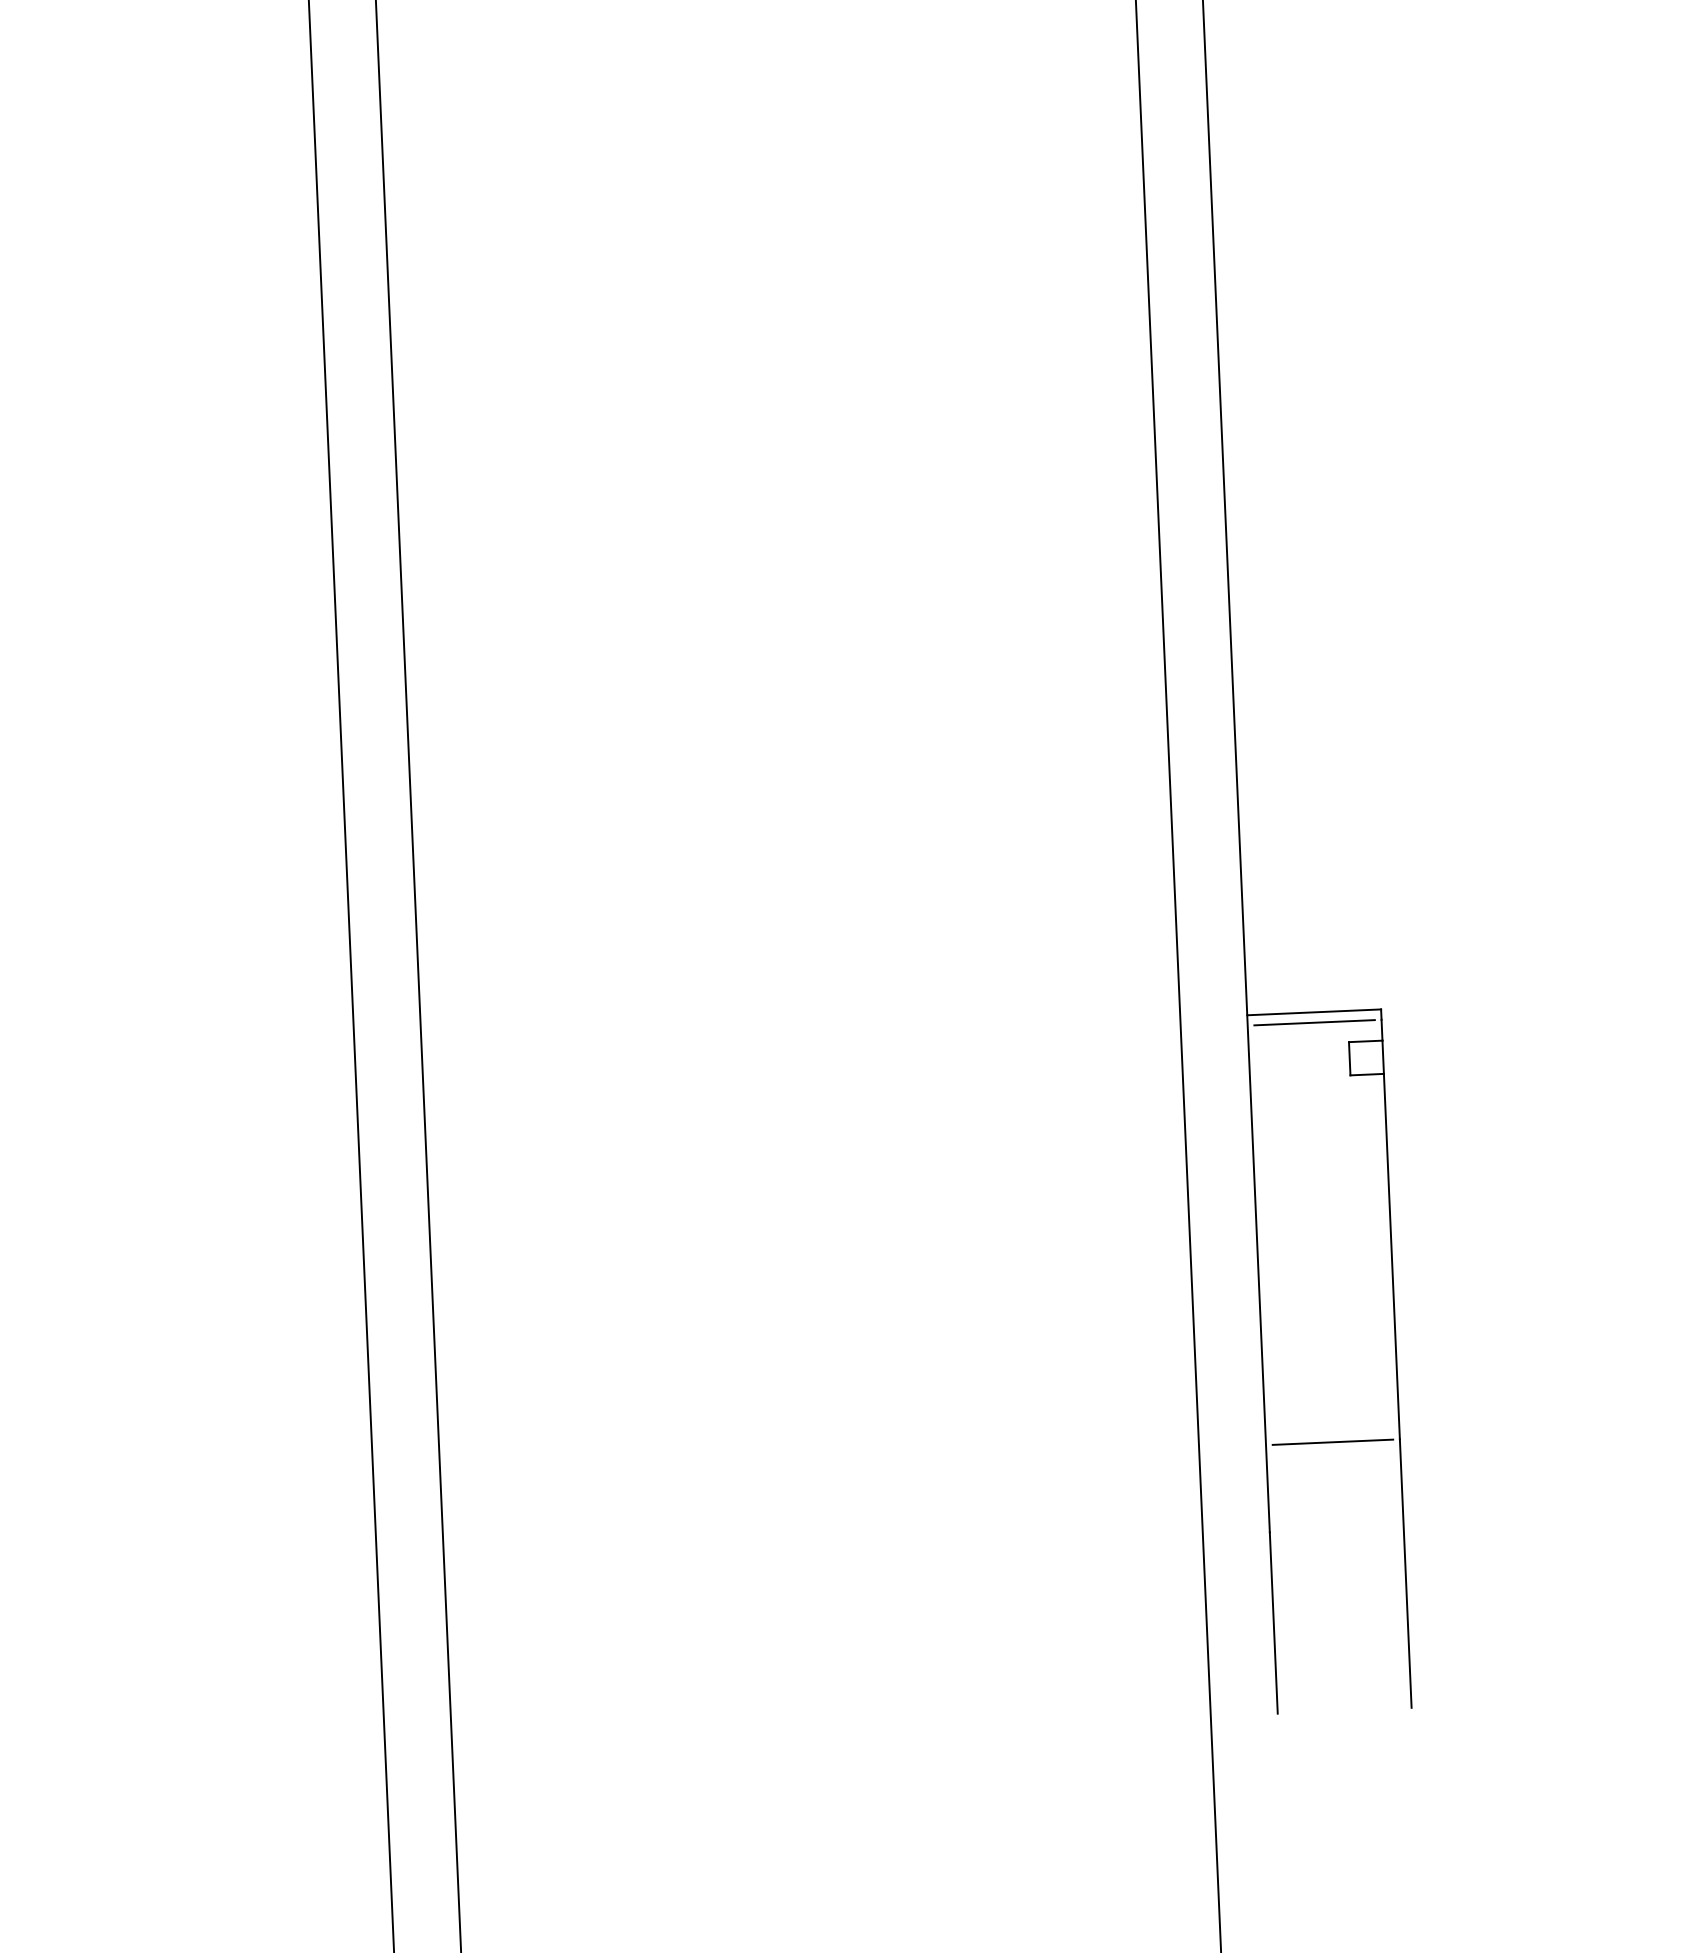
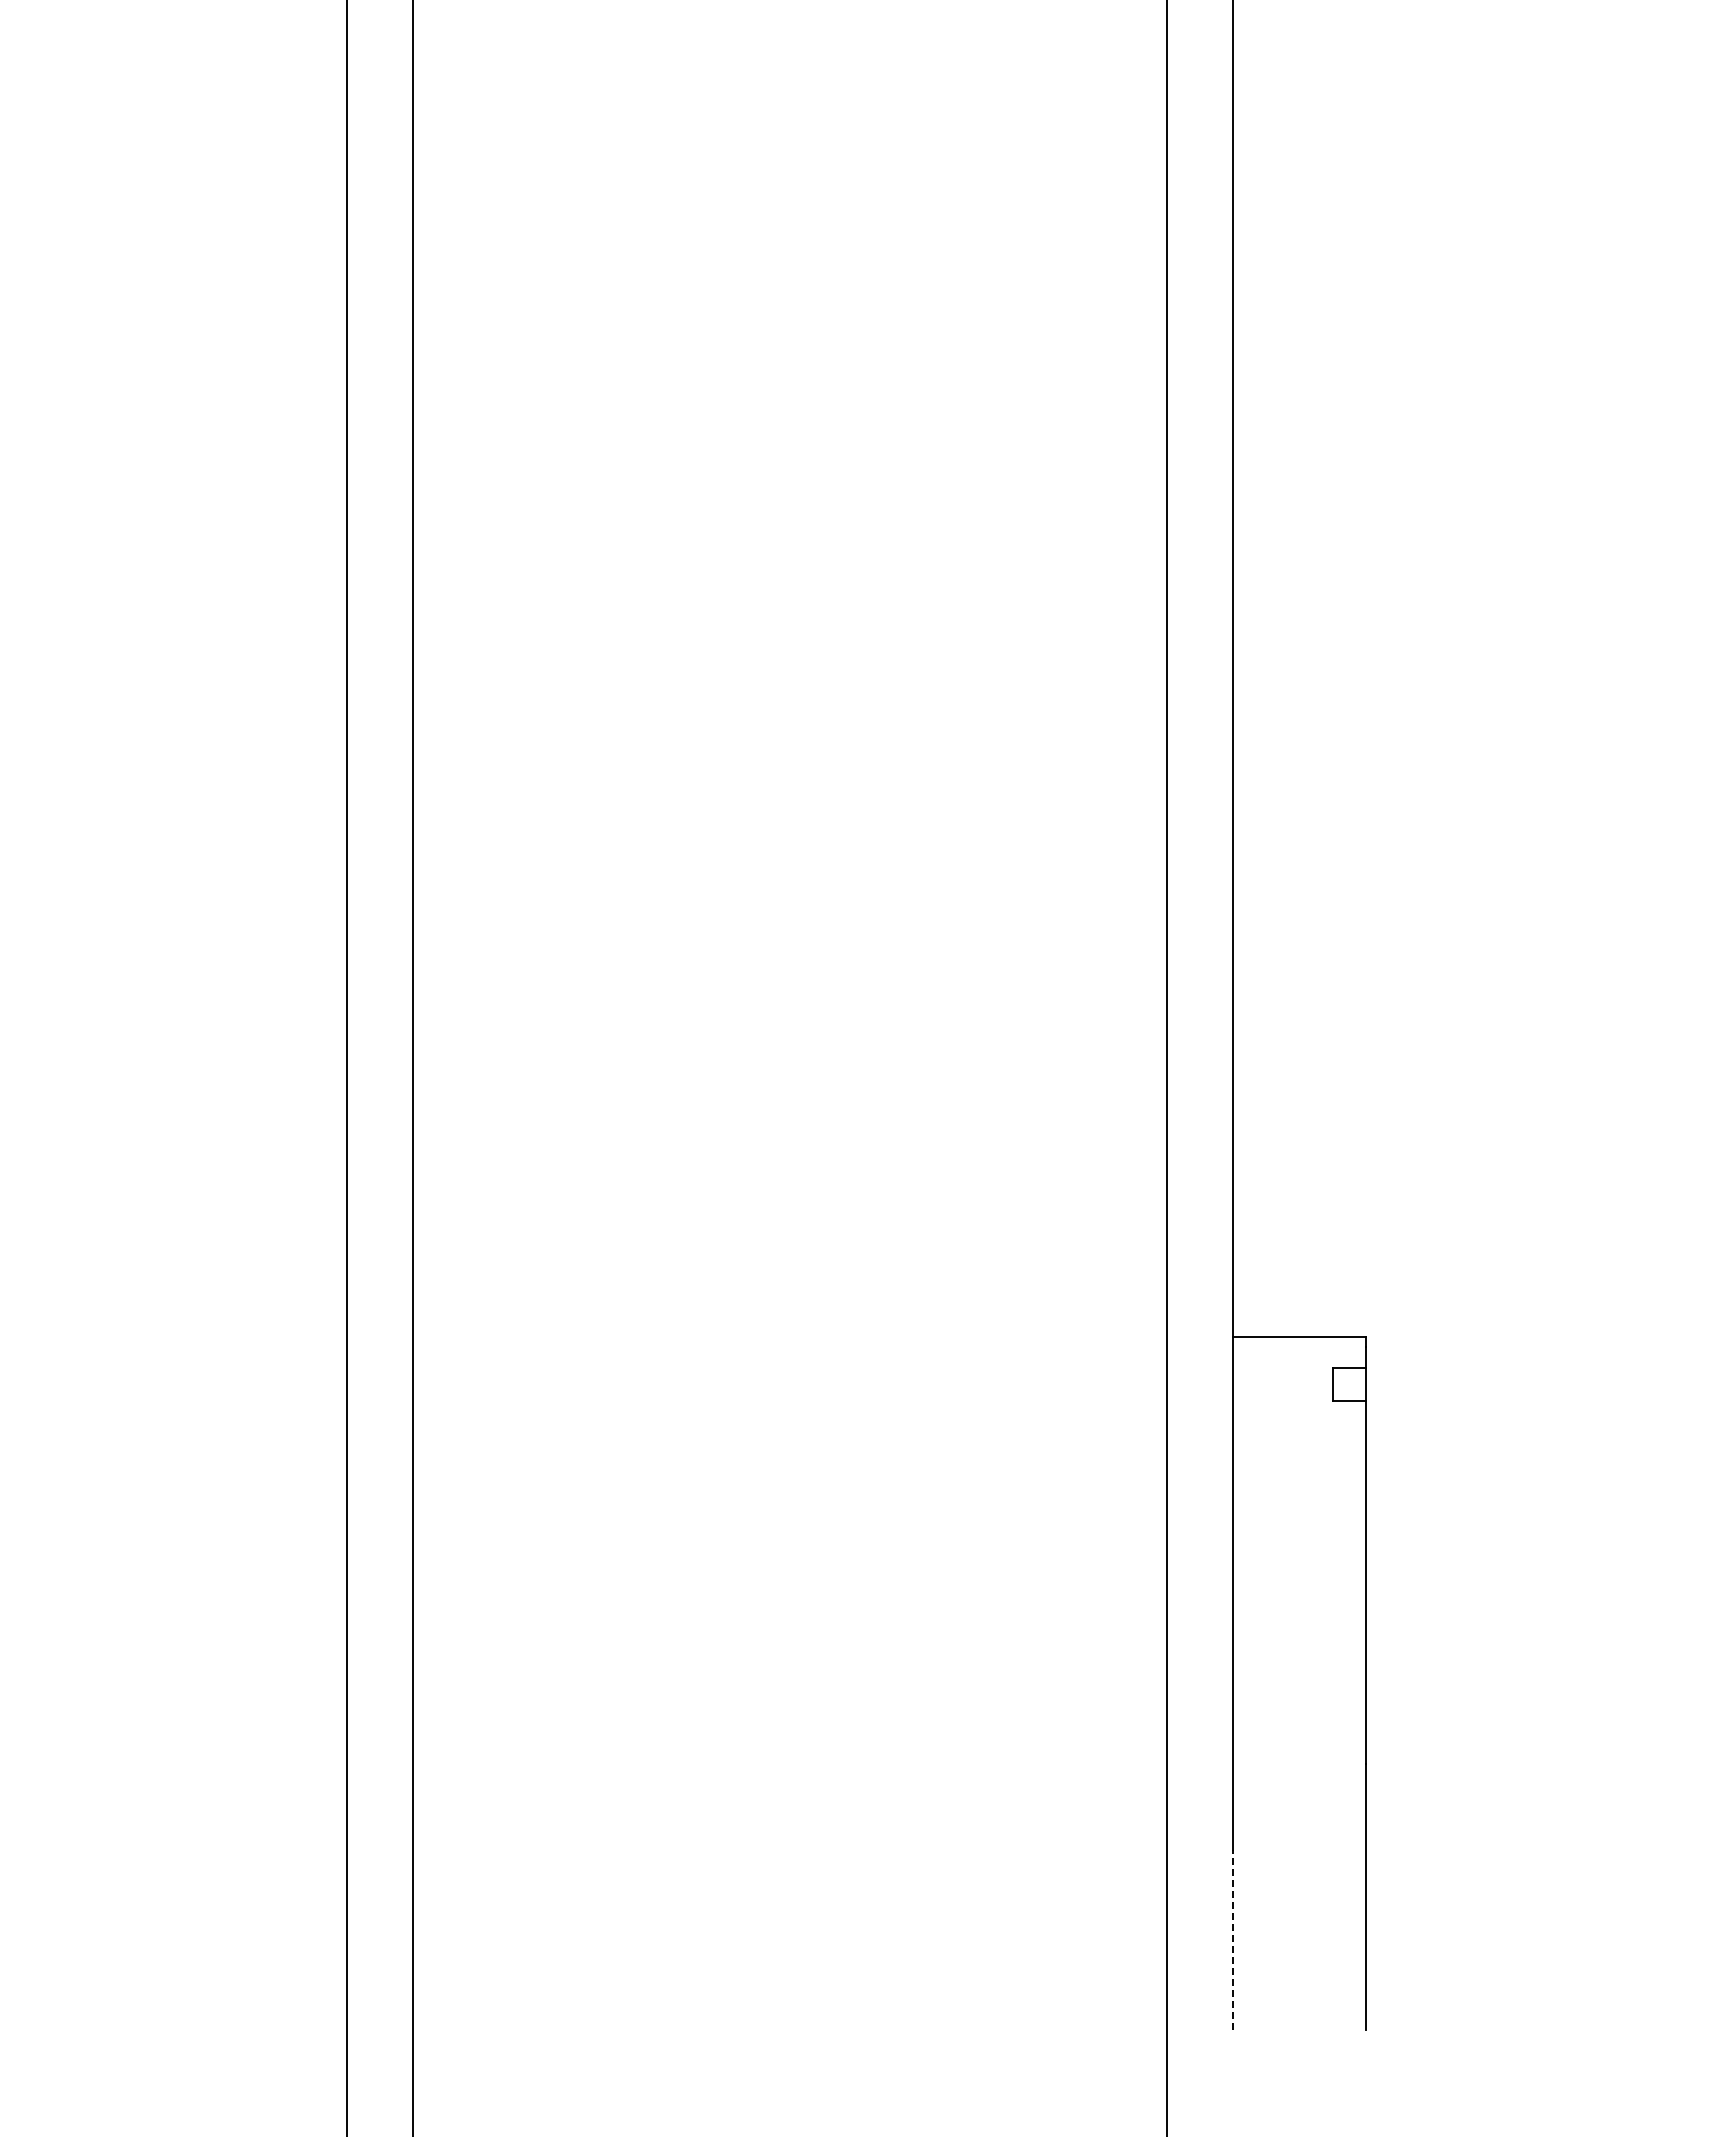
line: (1314, 1023) -> (1299, 1347), removed
line: (1332, 1442) -> (1299, 1763), removed
line: (1274, 1622) -> (1233, 1939), solid -> dashed

